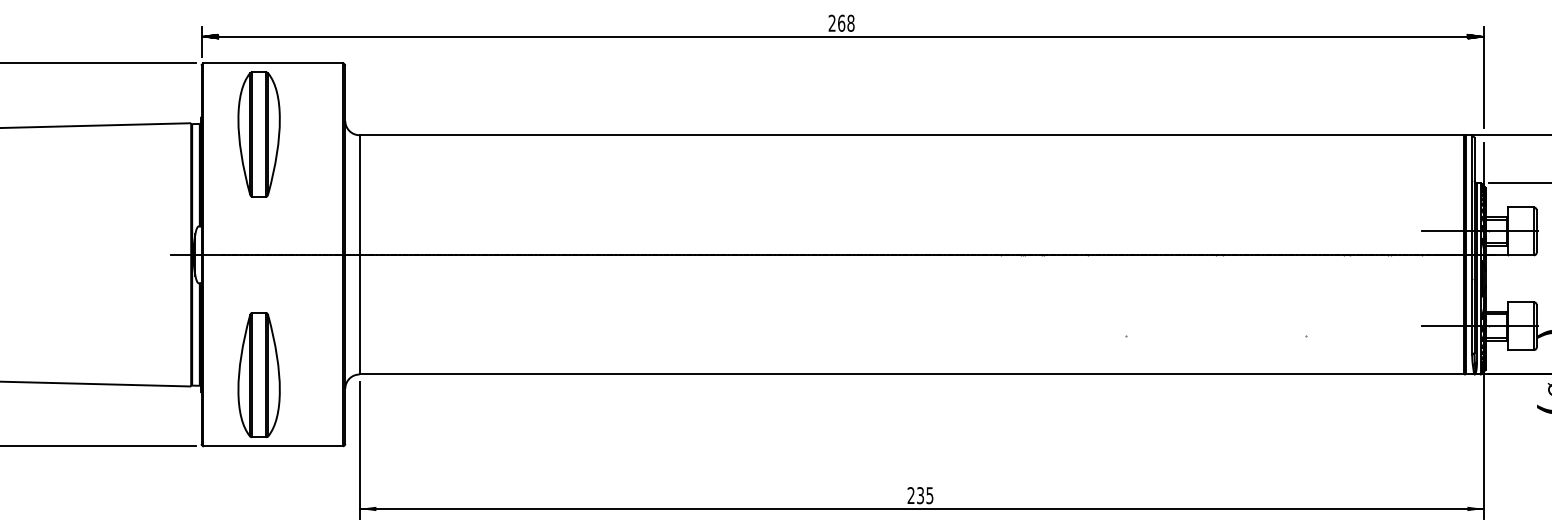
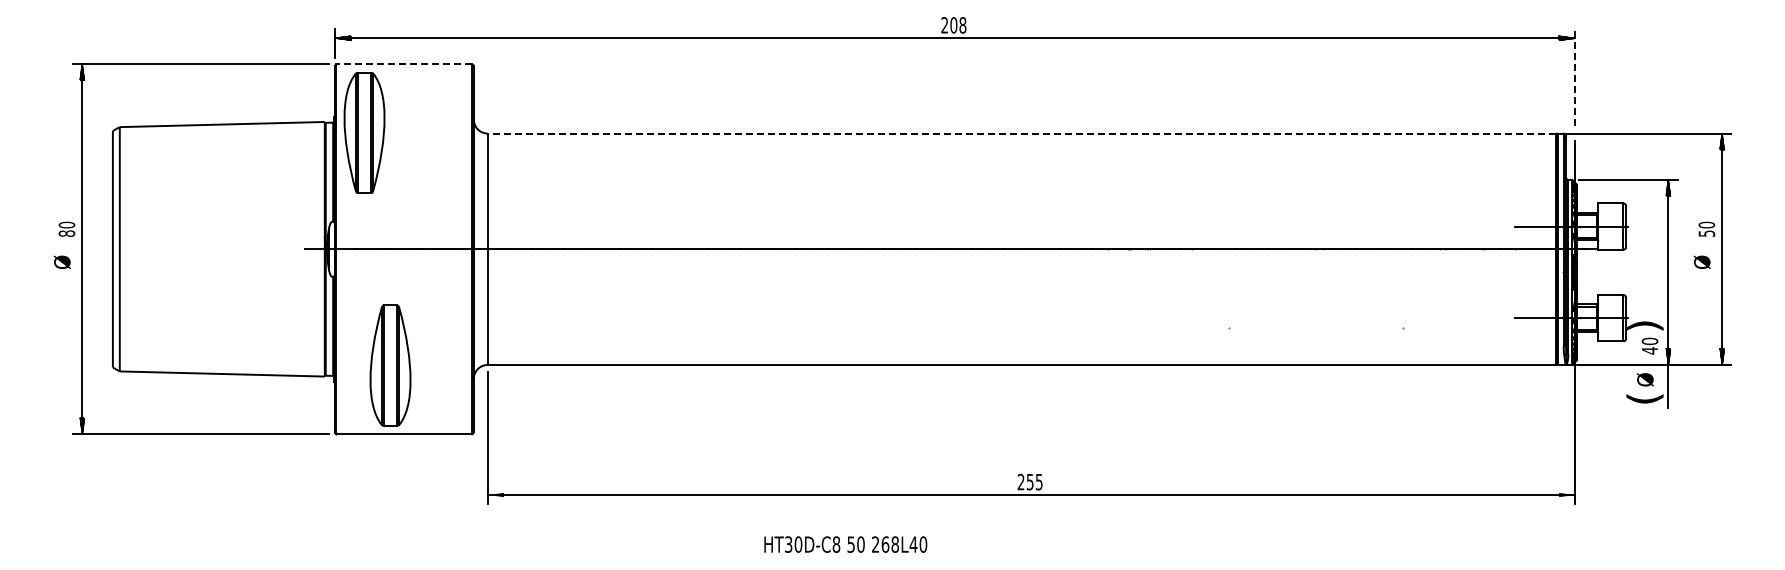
text: (841, 23) -> (953, 25), 268 -> 208
line: (272, 63) -> (403, 64), solid -> dashed
line: (1484, 77) -> (1575, 77), solid -> dashed
part: (259, 134) -> (364, 132), moved
line: (911, 135) -> (1021, 133), solid -> dashed
text: (920, 494) -> (1030, 481), 235 -> 255

